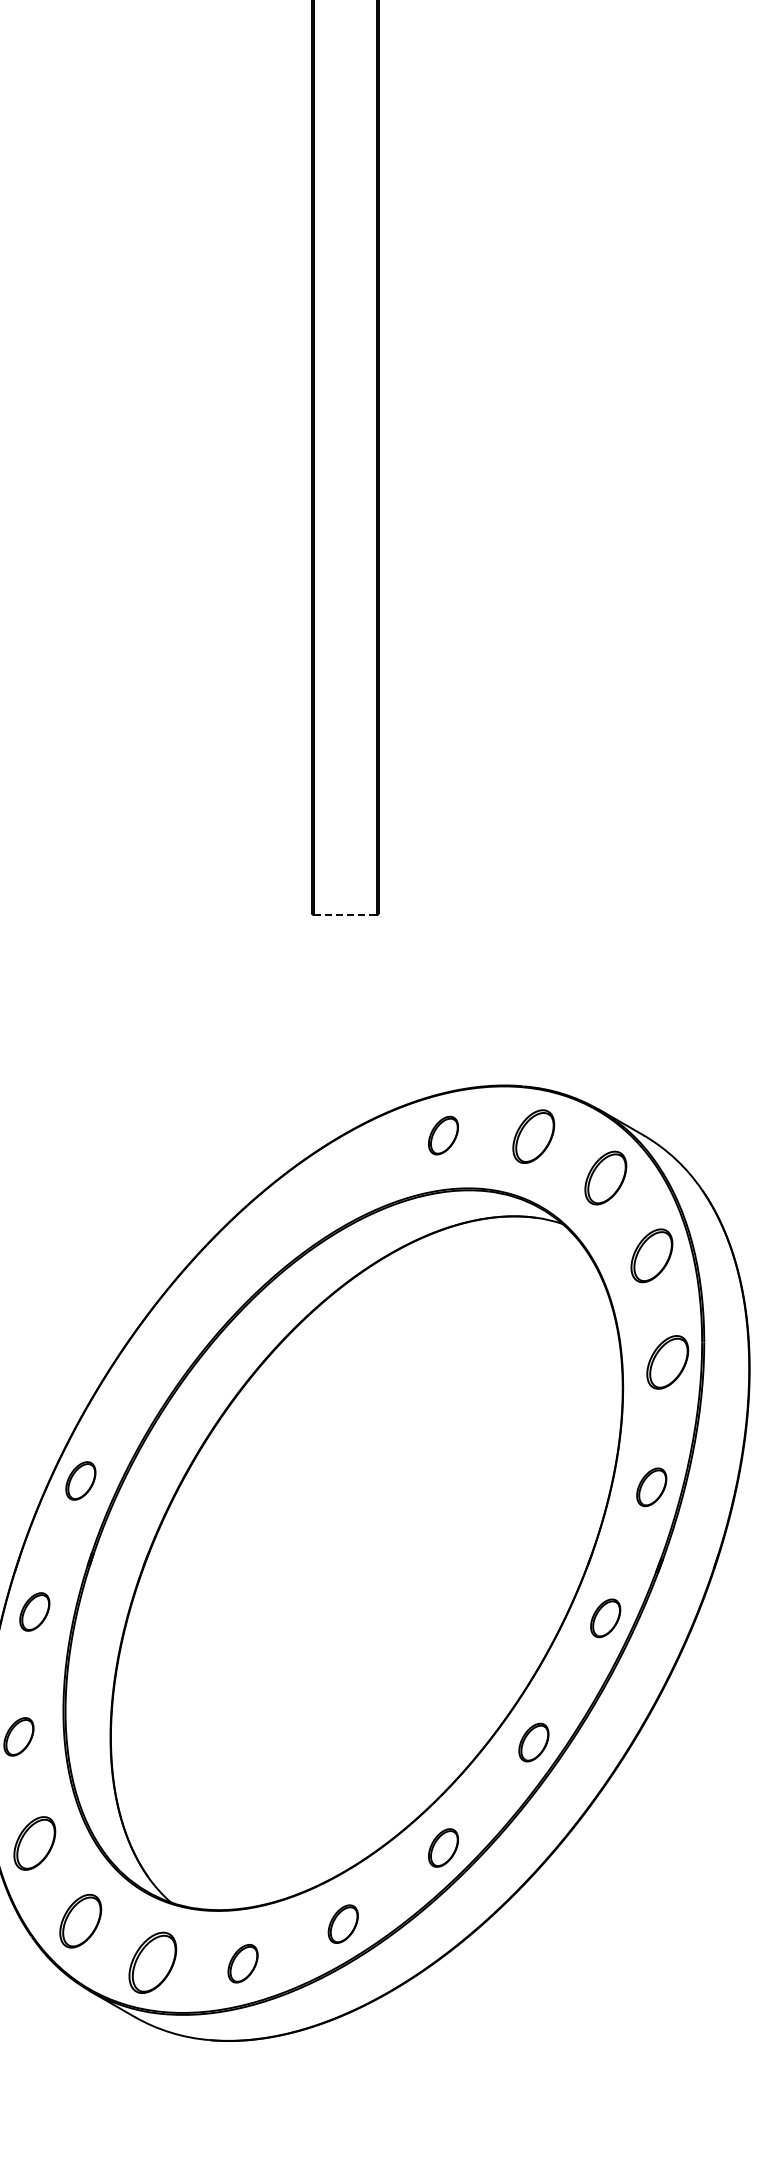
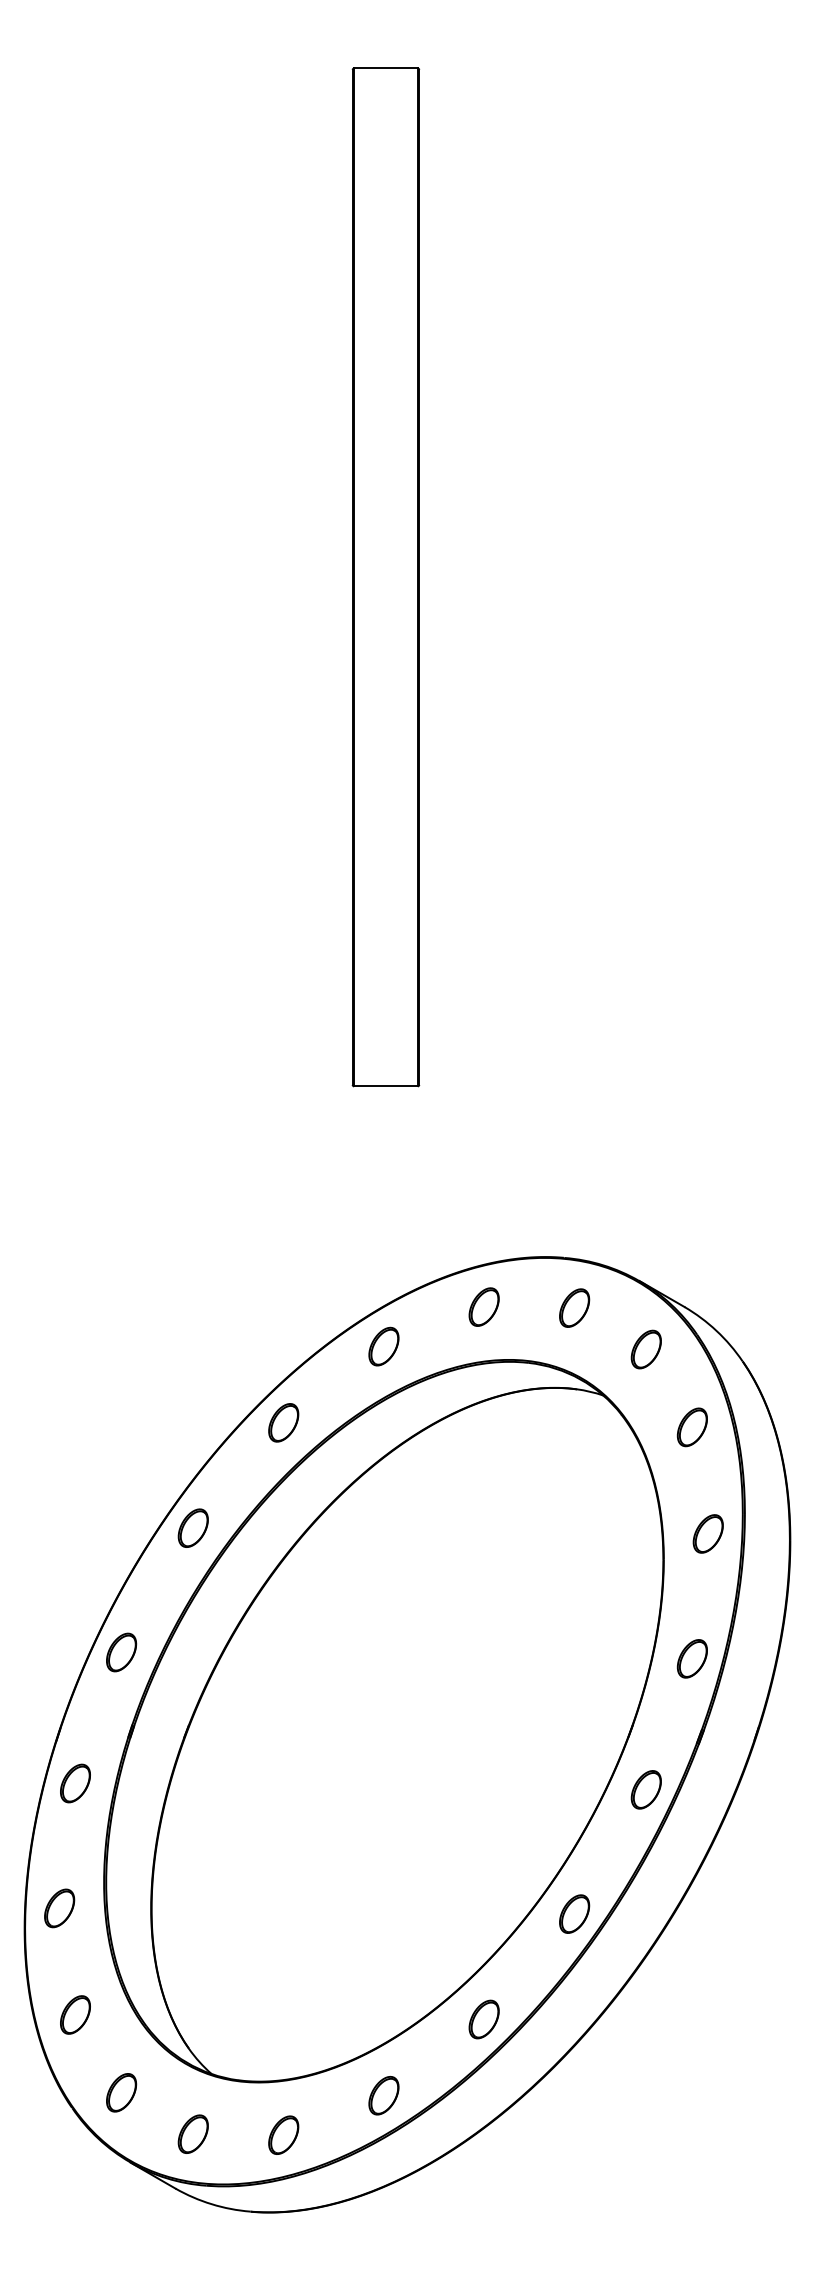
line: (344, 914) -> (385, 1086), dashed -> solid
part: (533, 1135) -> (574, 1307), size x0.71
part: (342, 1174) -> (383, 1346), added
part: (604, 1177) -> (645, 1349), size x0.71
part: (242, 1250) -> (283, 1422), added
part: (650, 1255) -> (691, 1427), size x0.71
part: (151, 1355) -> (192, 1527), added
part: (666, 1361) -> (707, 1533), size x0.71
part: (34, 1842) -> (75, 2014), size x0.71
part: (80, 1920) -> (121, 2092), size x0.71
part: (151, 1961) -> (192, 2133), size x0.62

